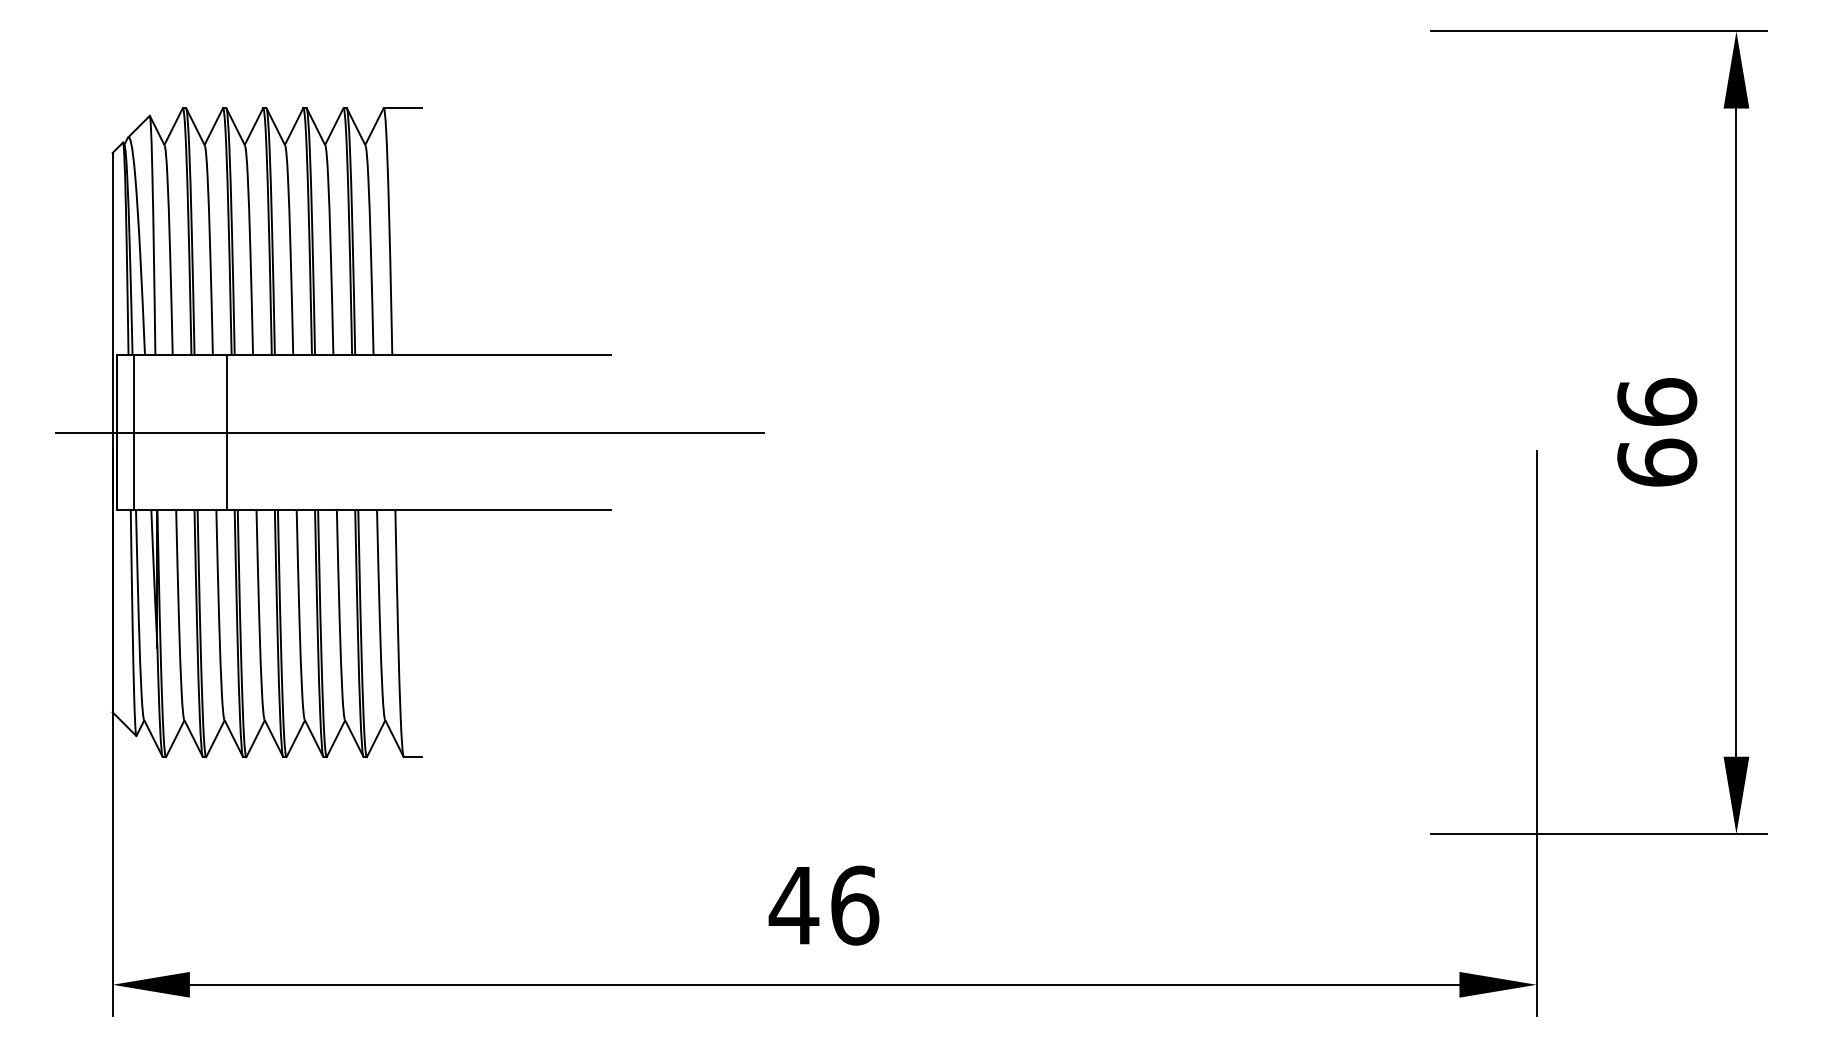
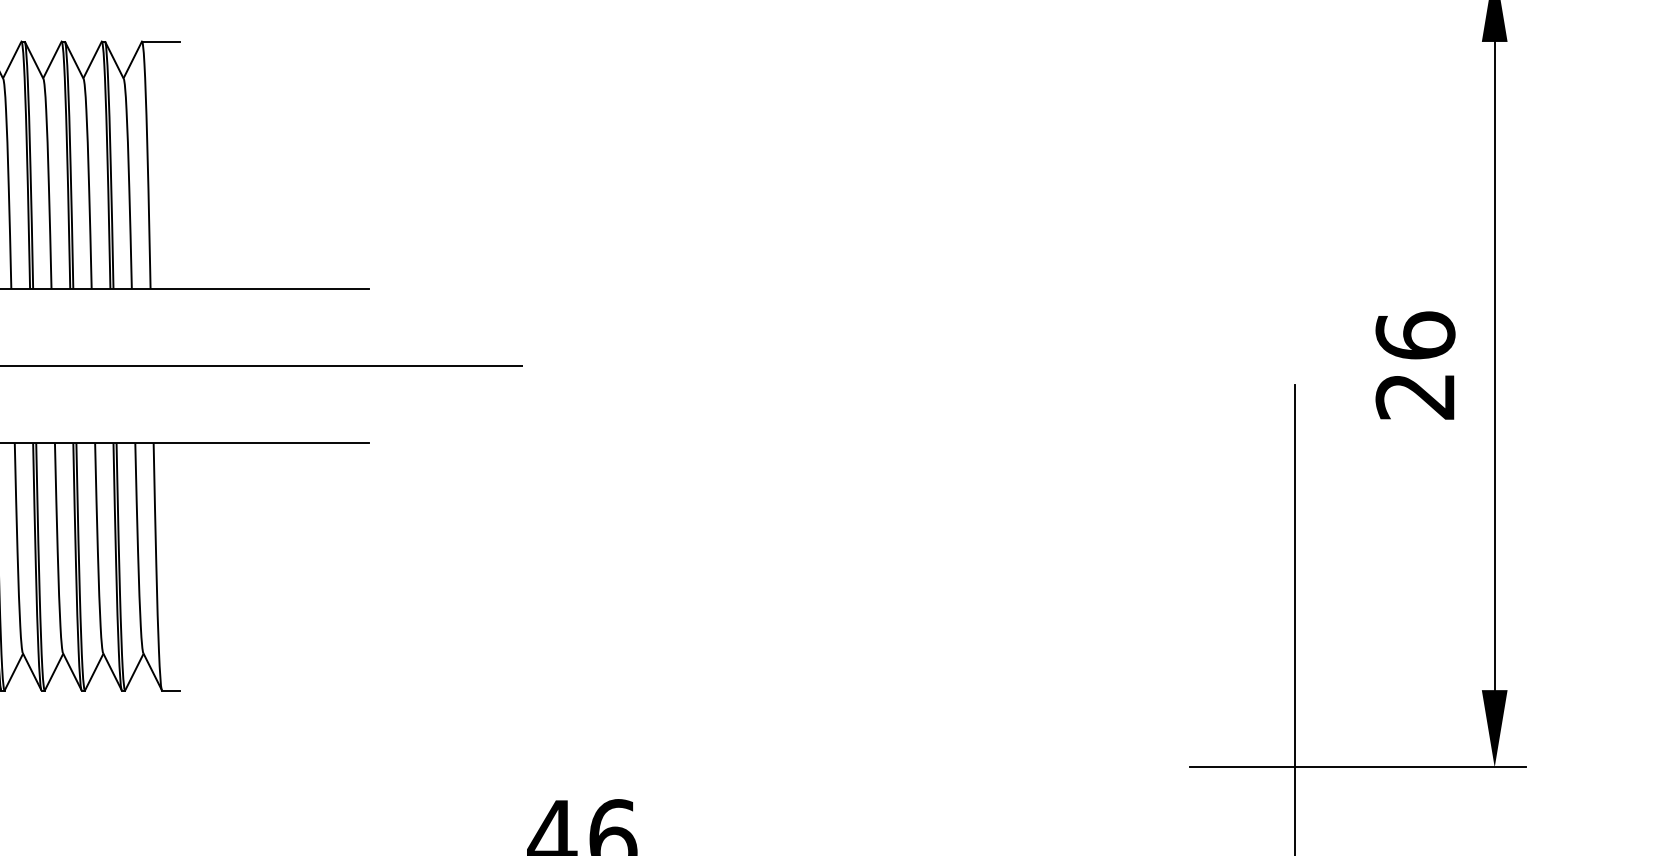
text: (1657, 462) -> (1415, 395), 66 -> 26

